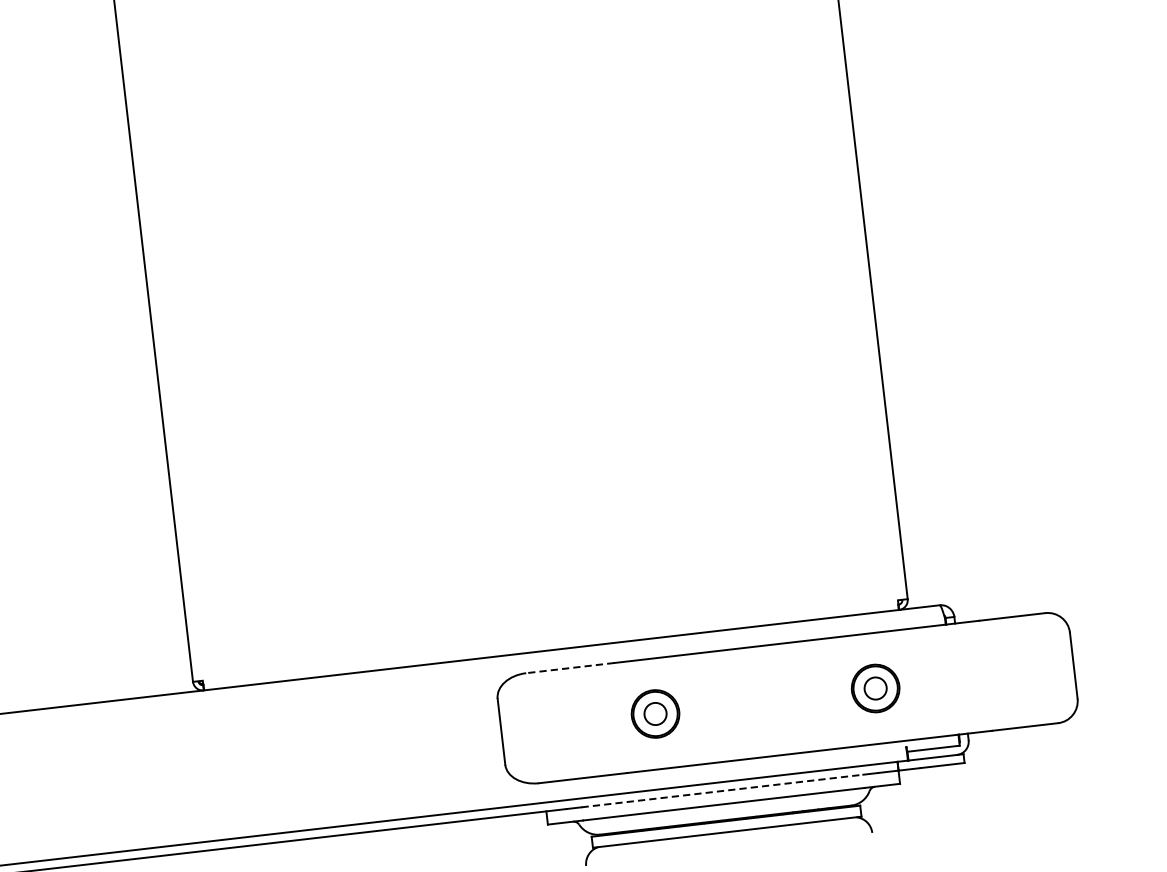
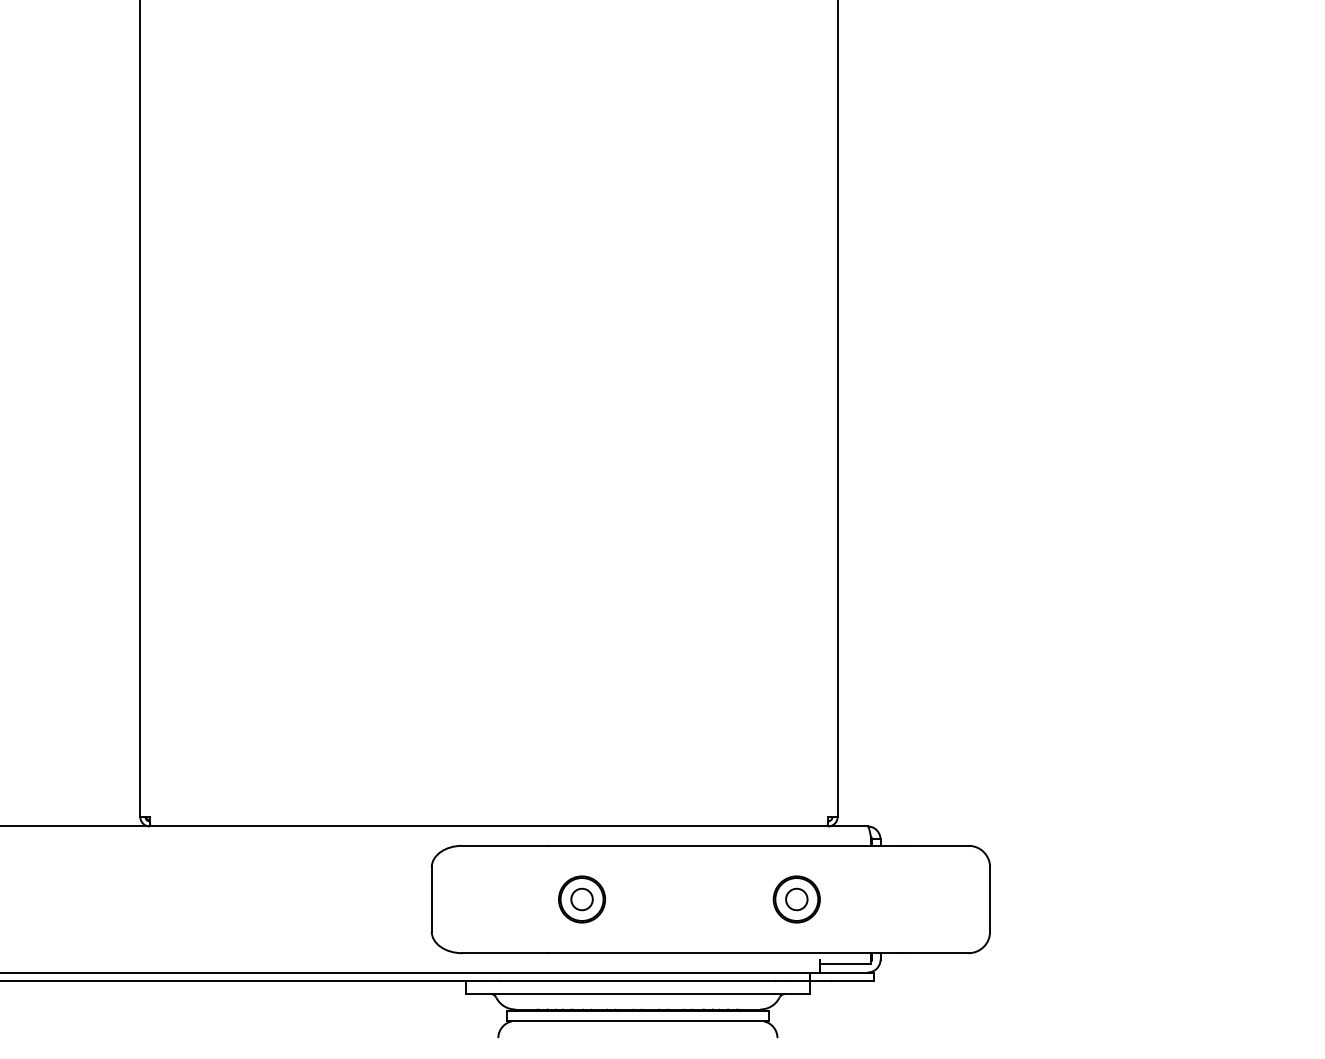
line: (570, 667) -> (505, 845), dashed -> solid
line: (723, 791) -> (638, 981), dashed -> solid

